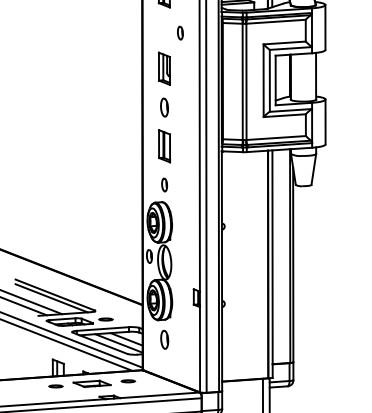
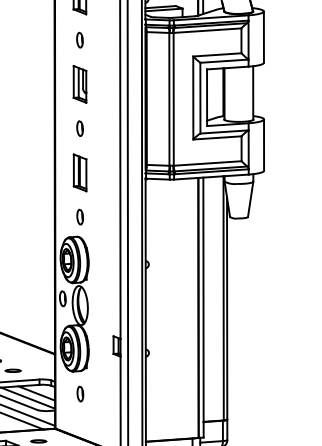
part: (180, 32) -> (80, 39), moved
part: (164, 107) -> (80, 128), size x0.71
part: (164, 339) -> (80, 393), size x0.71

